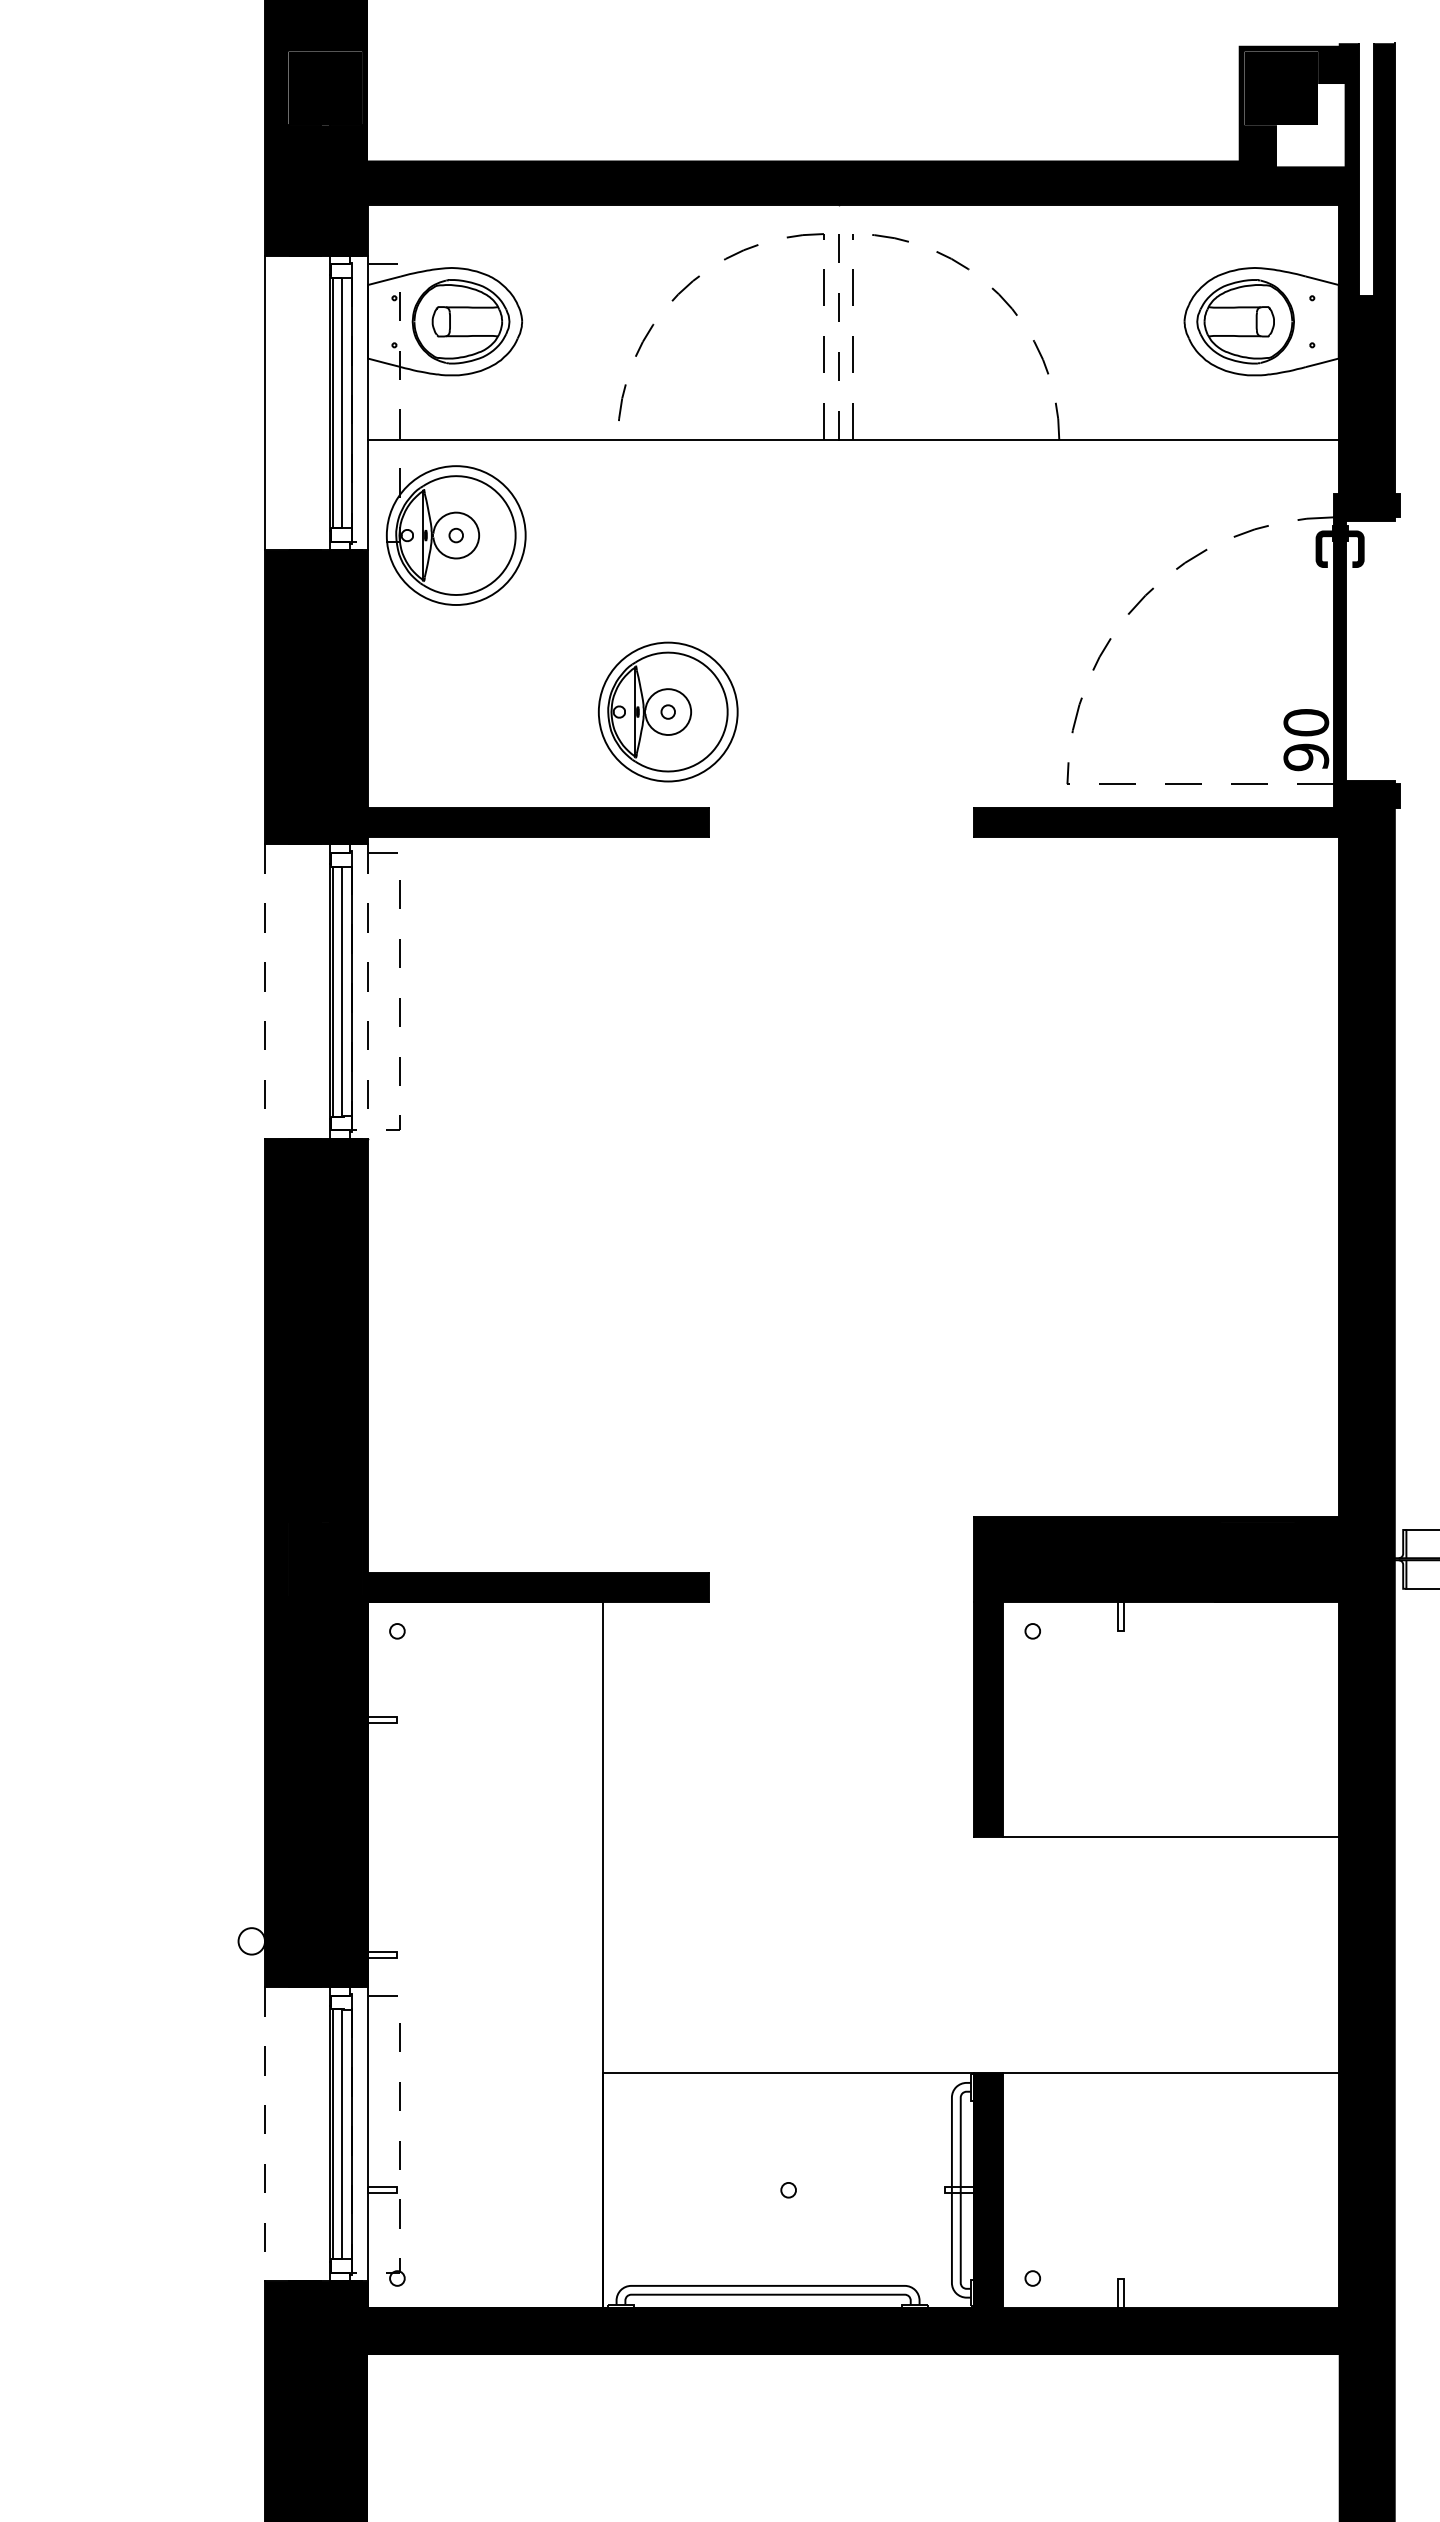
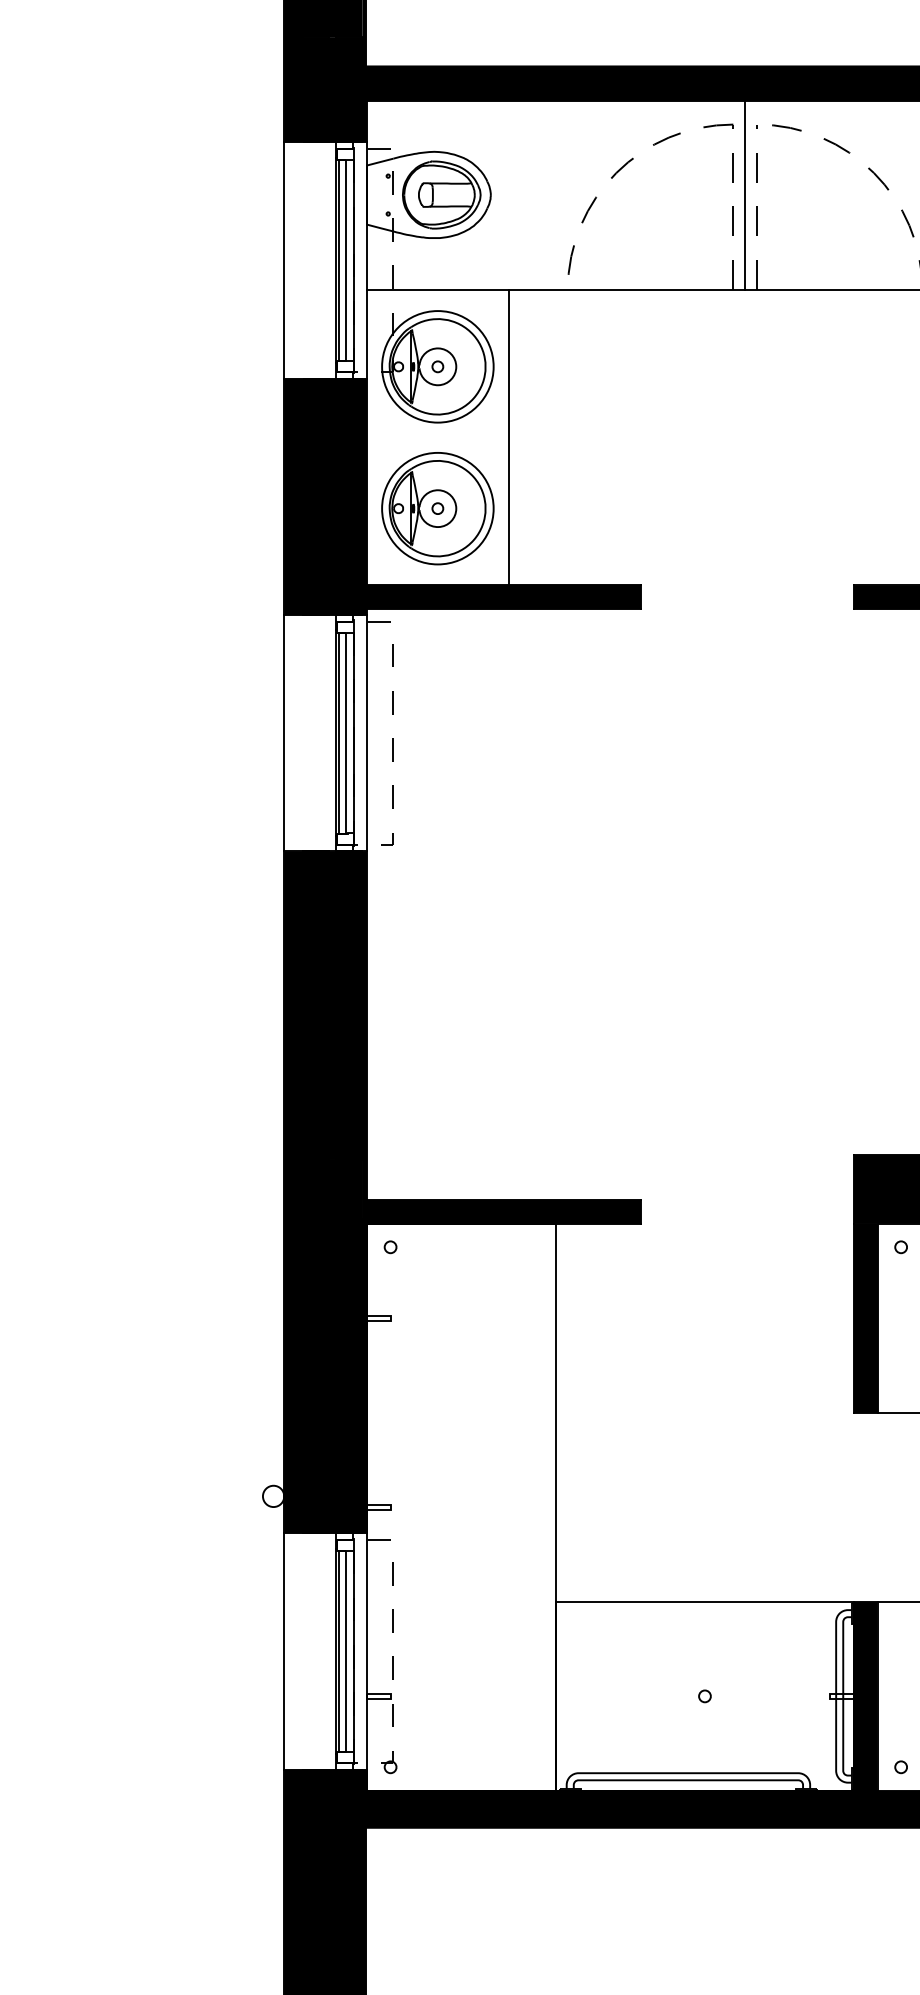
line: (838, 322) -> (745, 195), dashed -> solid
line: (544, 623) -> (508, 437), added
part: (667, 711) -> (437, 508), moved
line: (265, 992) -> (284, 733), dashed -> solid
line: (367, 992) -> (366, 733), dashed -> solid
line: (265, 2134) -> (284, 1651), dashed -> solid

